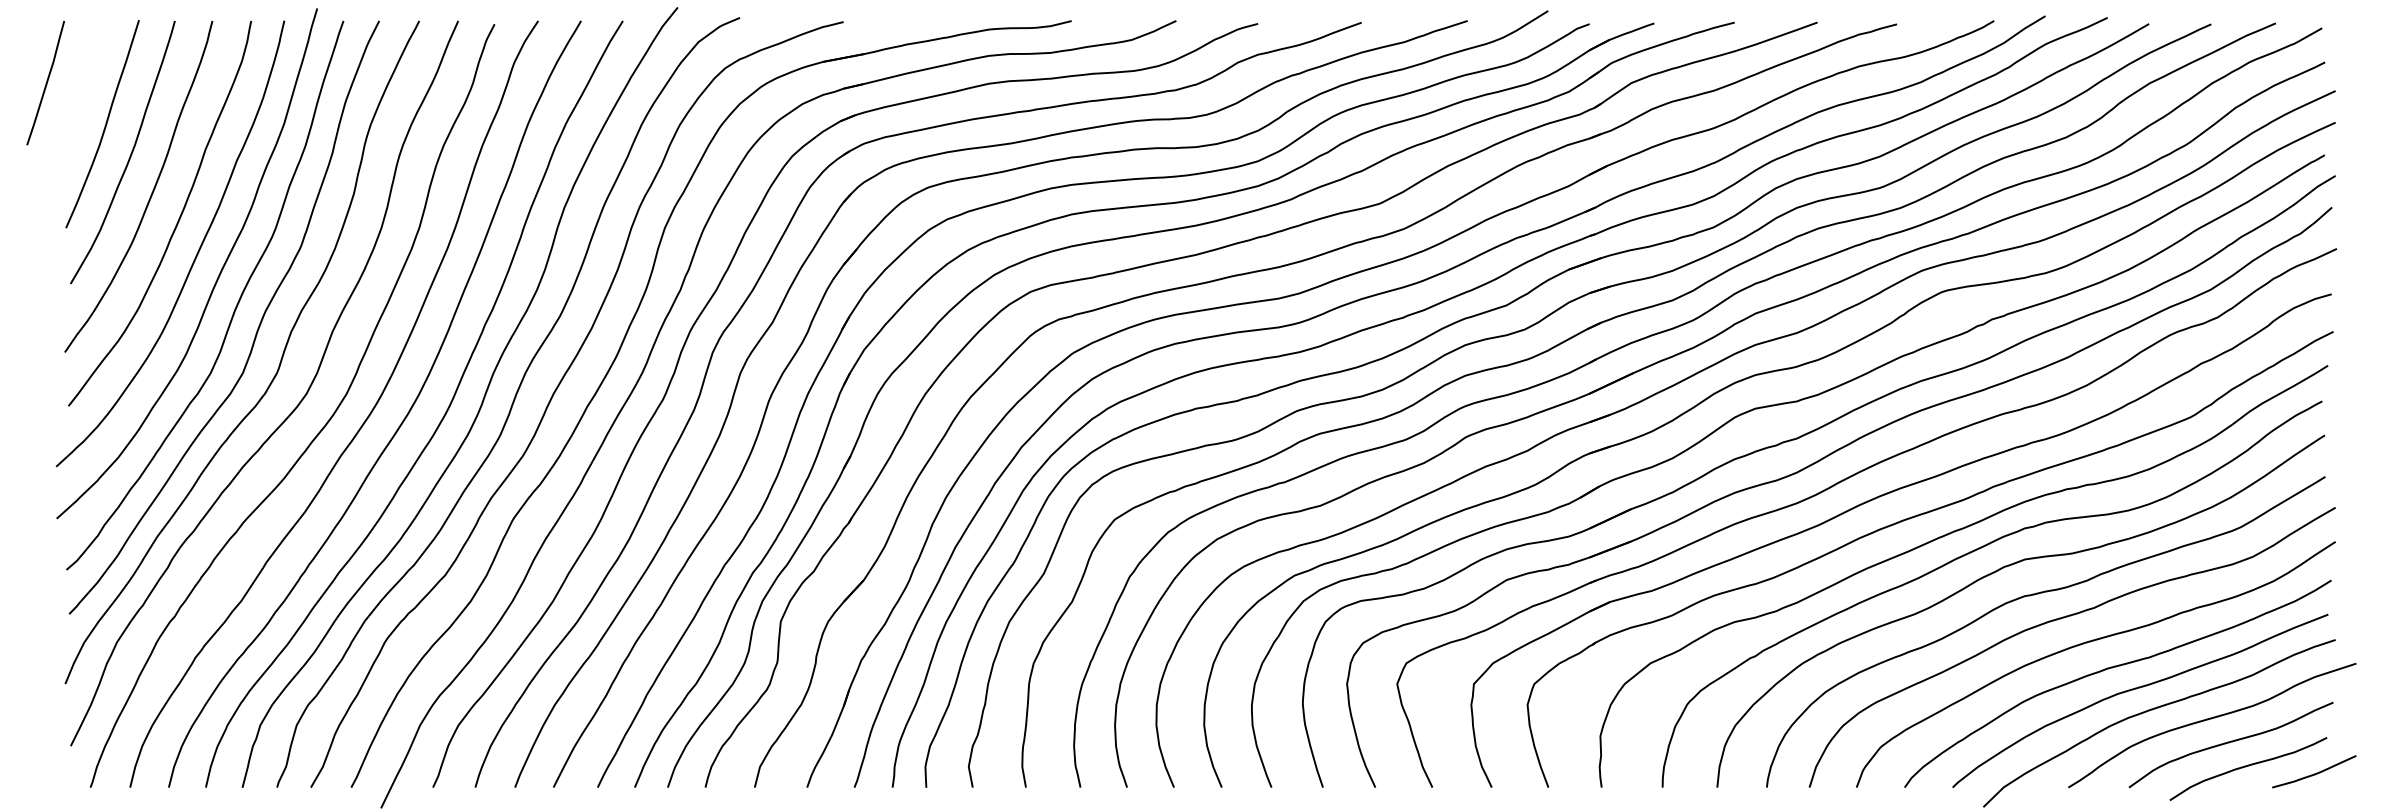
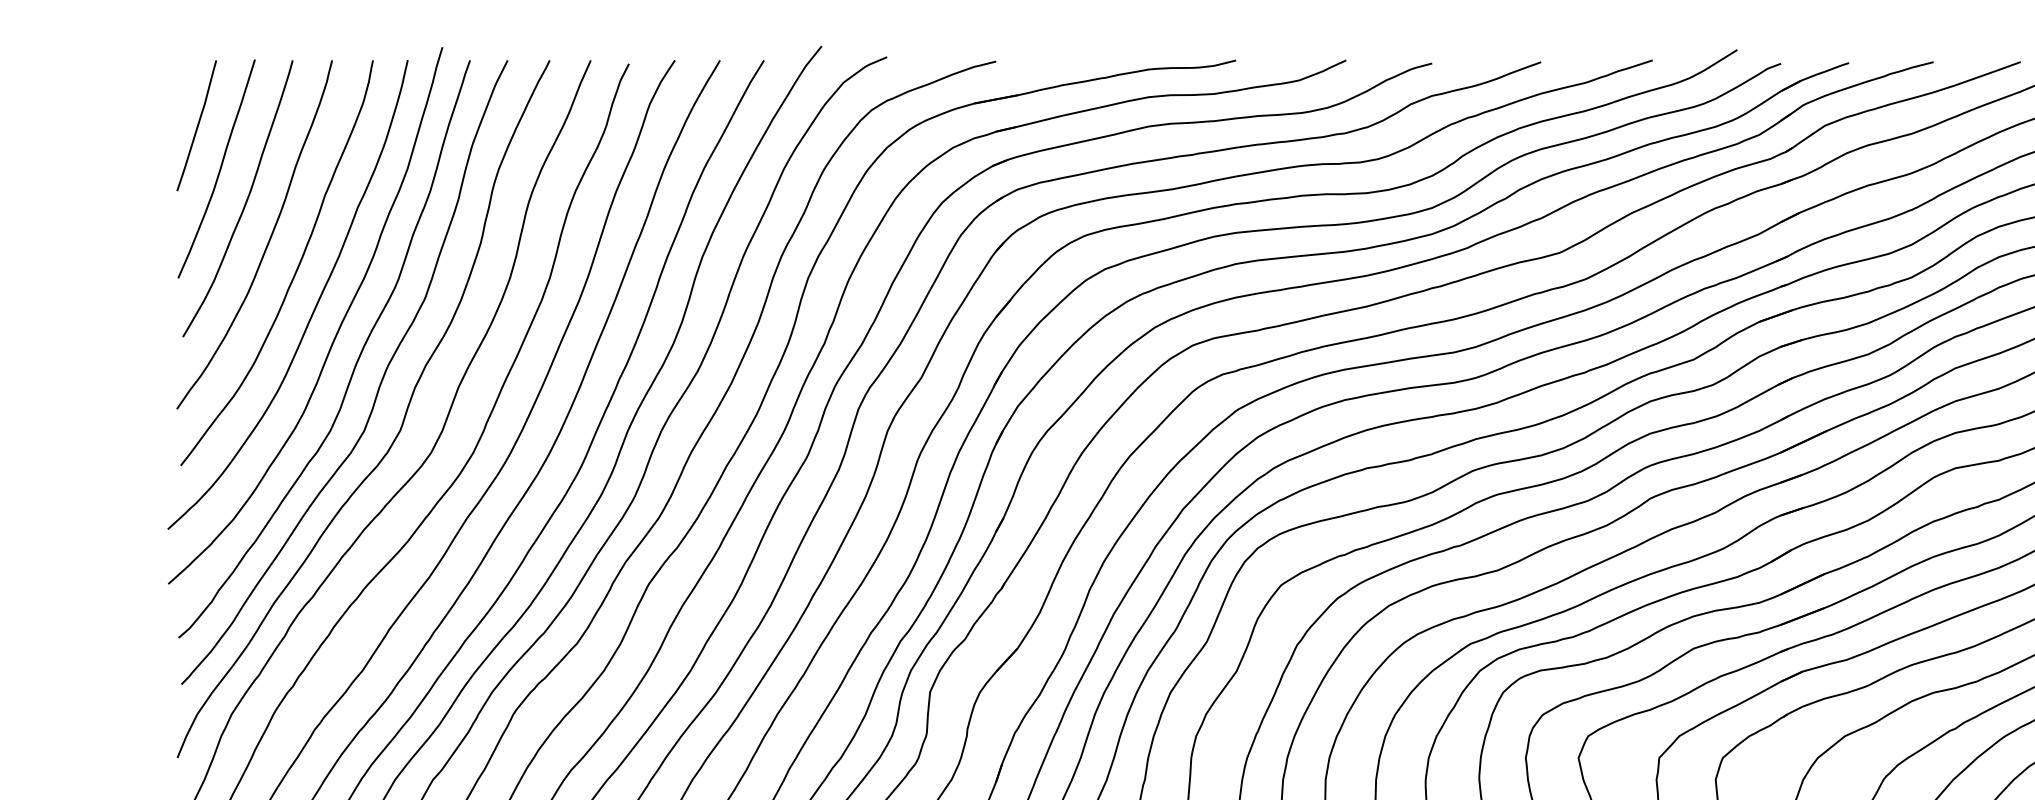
curve: (46, 82) -> (197, 125), moved

